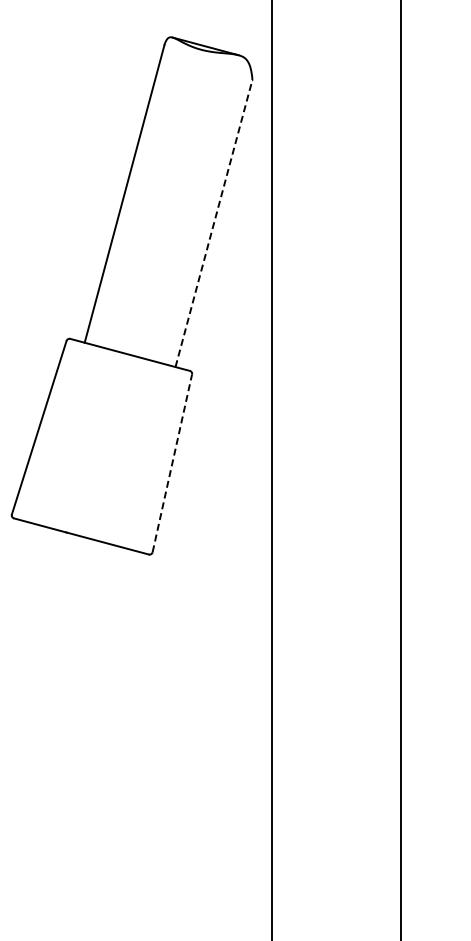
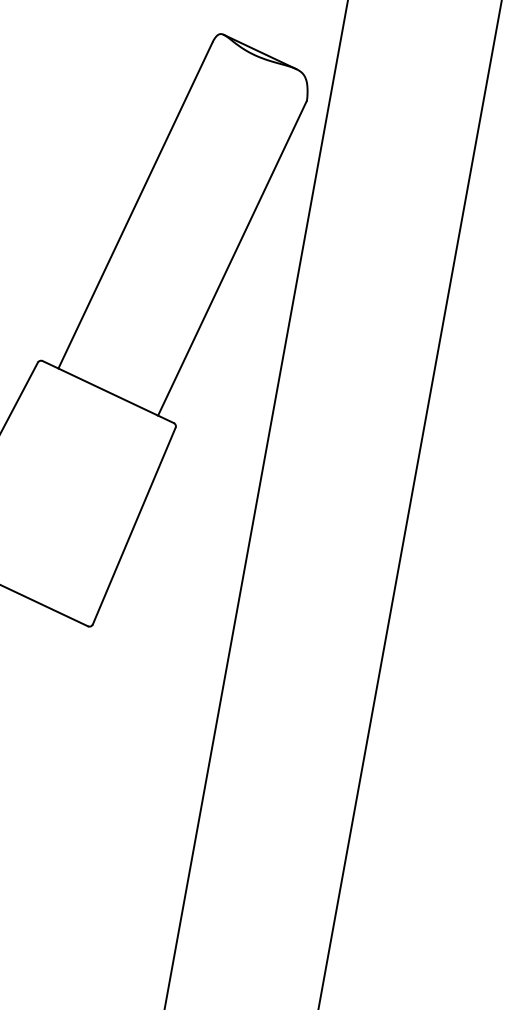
line: (214, 223) -> (233, 258), dashed -> solid
line: (172, 463) -> (134, 526), dashed -> solid

